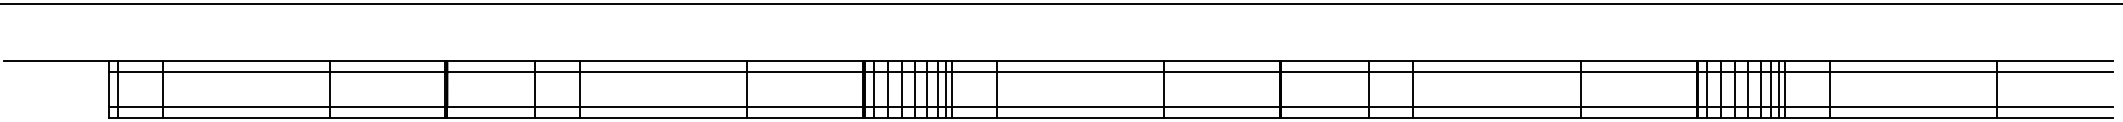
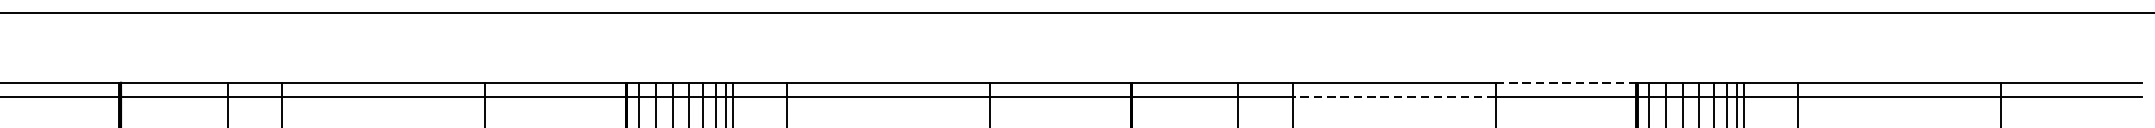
line: (1638, 61) -> (1565, 83), solid -> dashed
line: (1496, 72) -> (1393, 96), solid -> dashed

